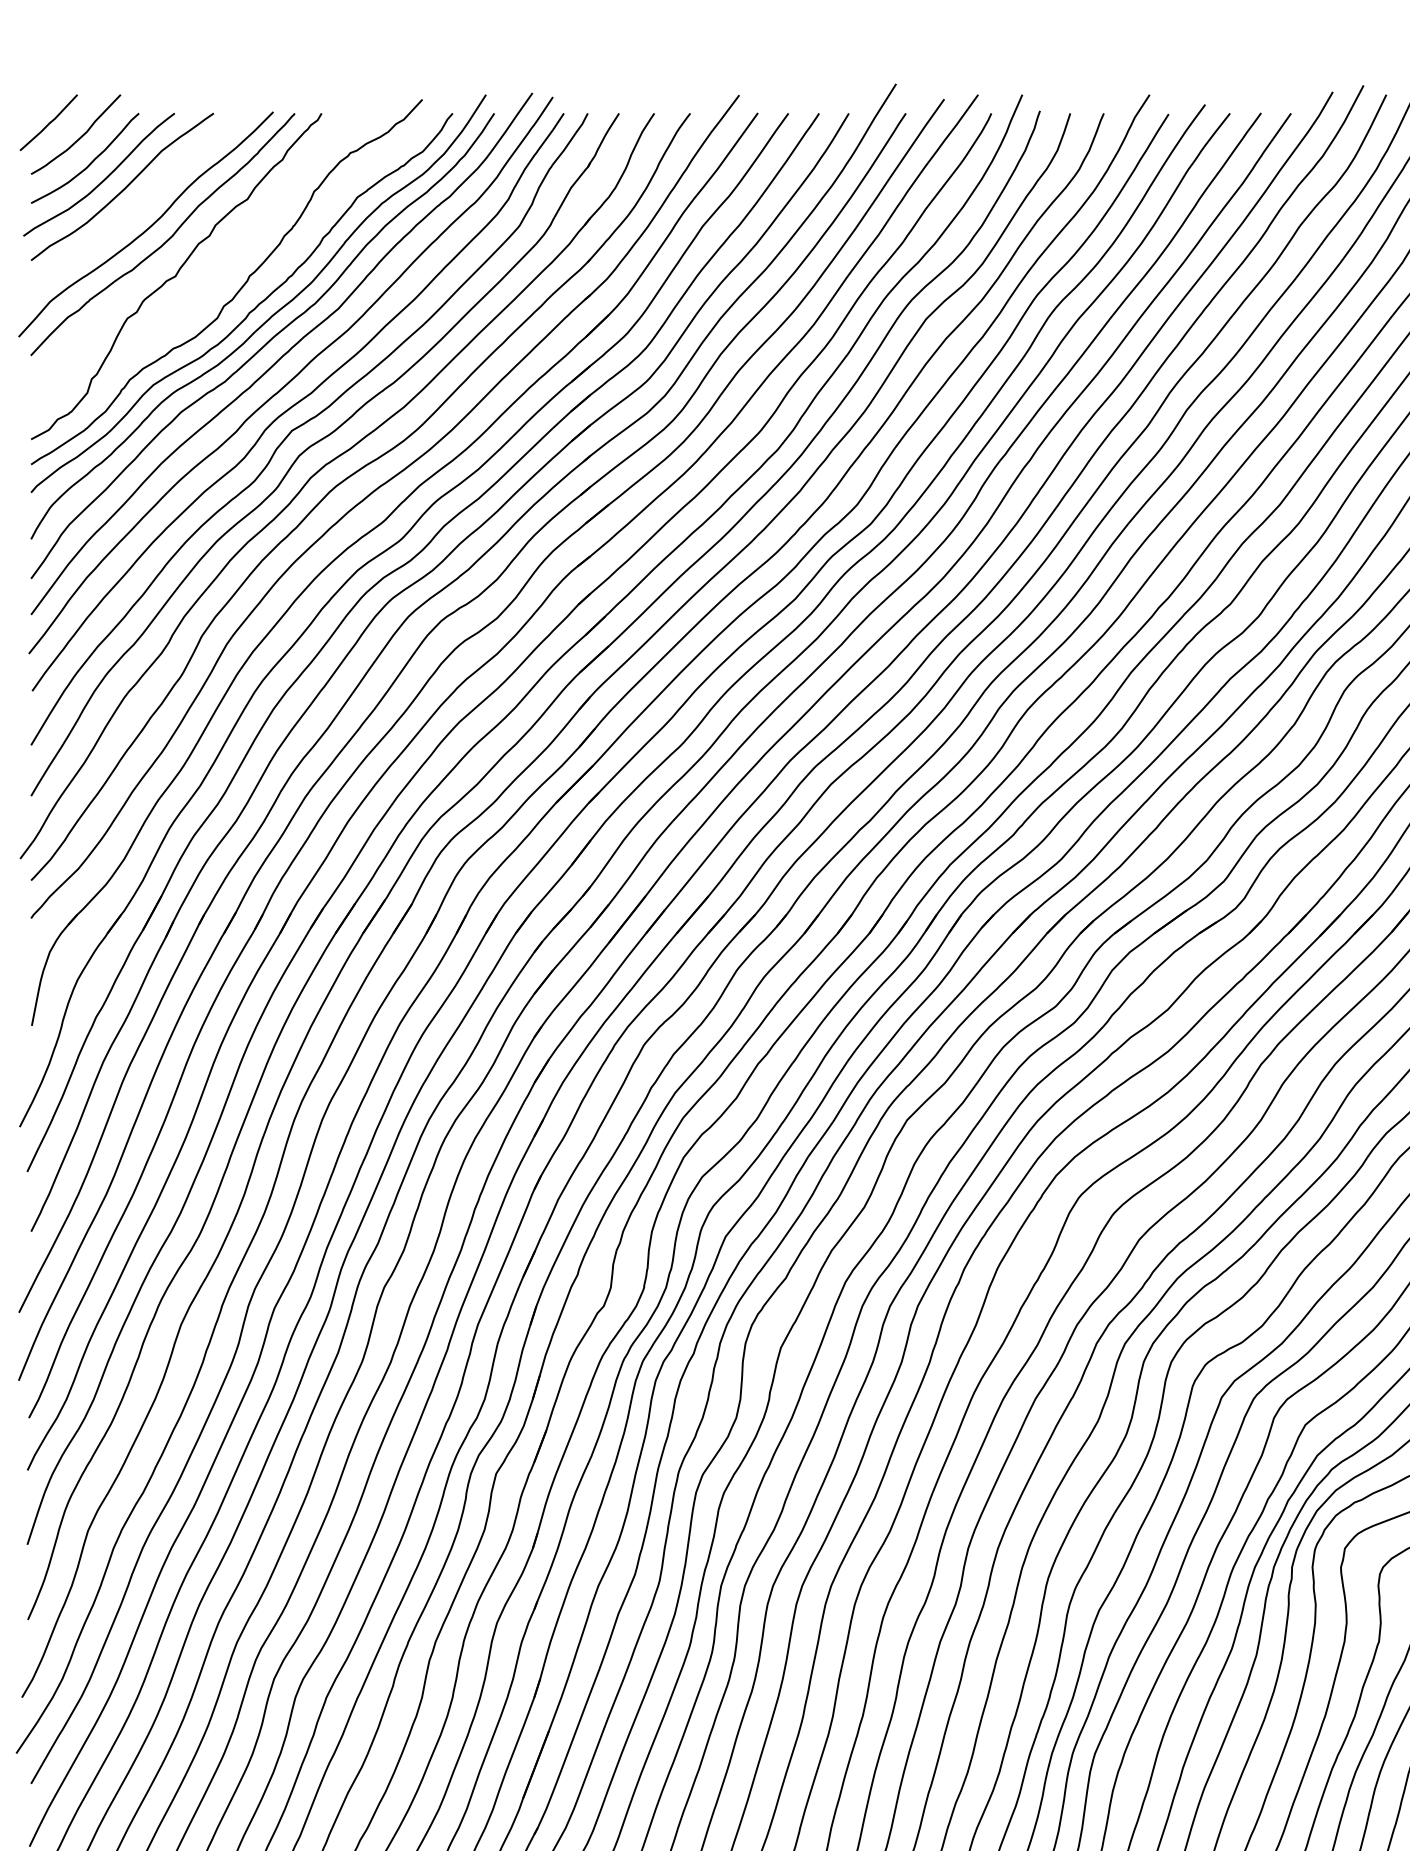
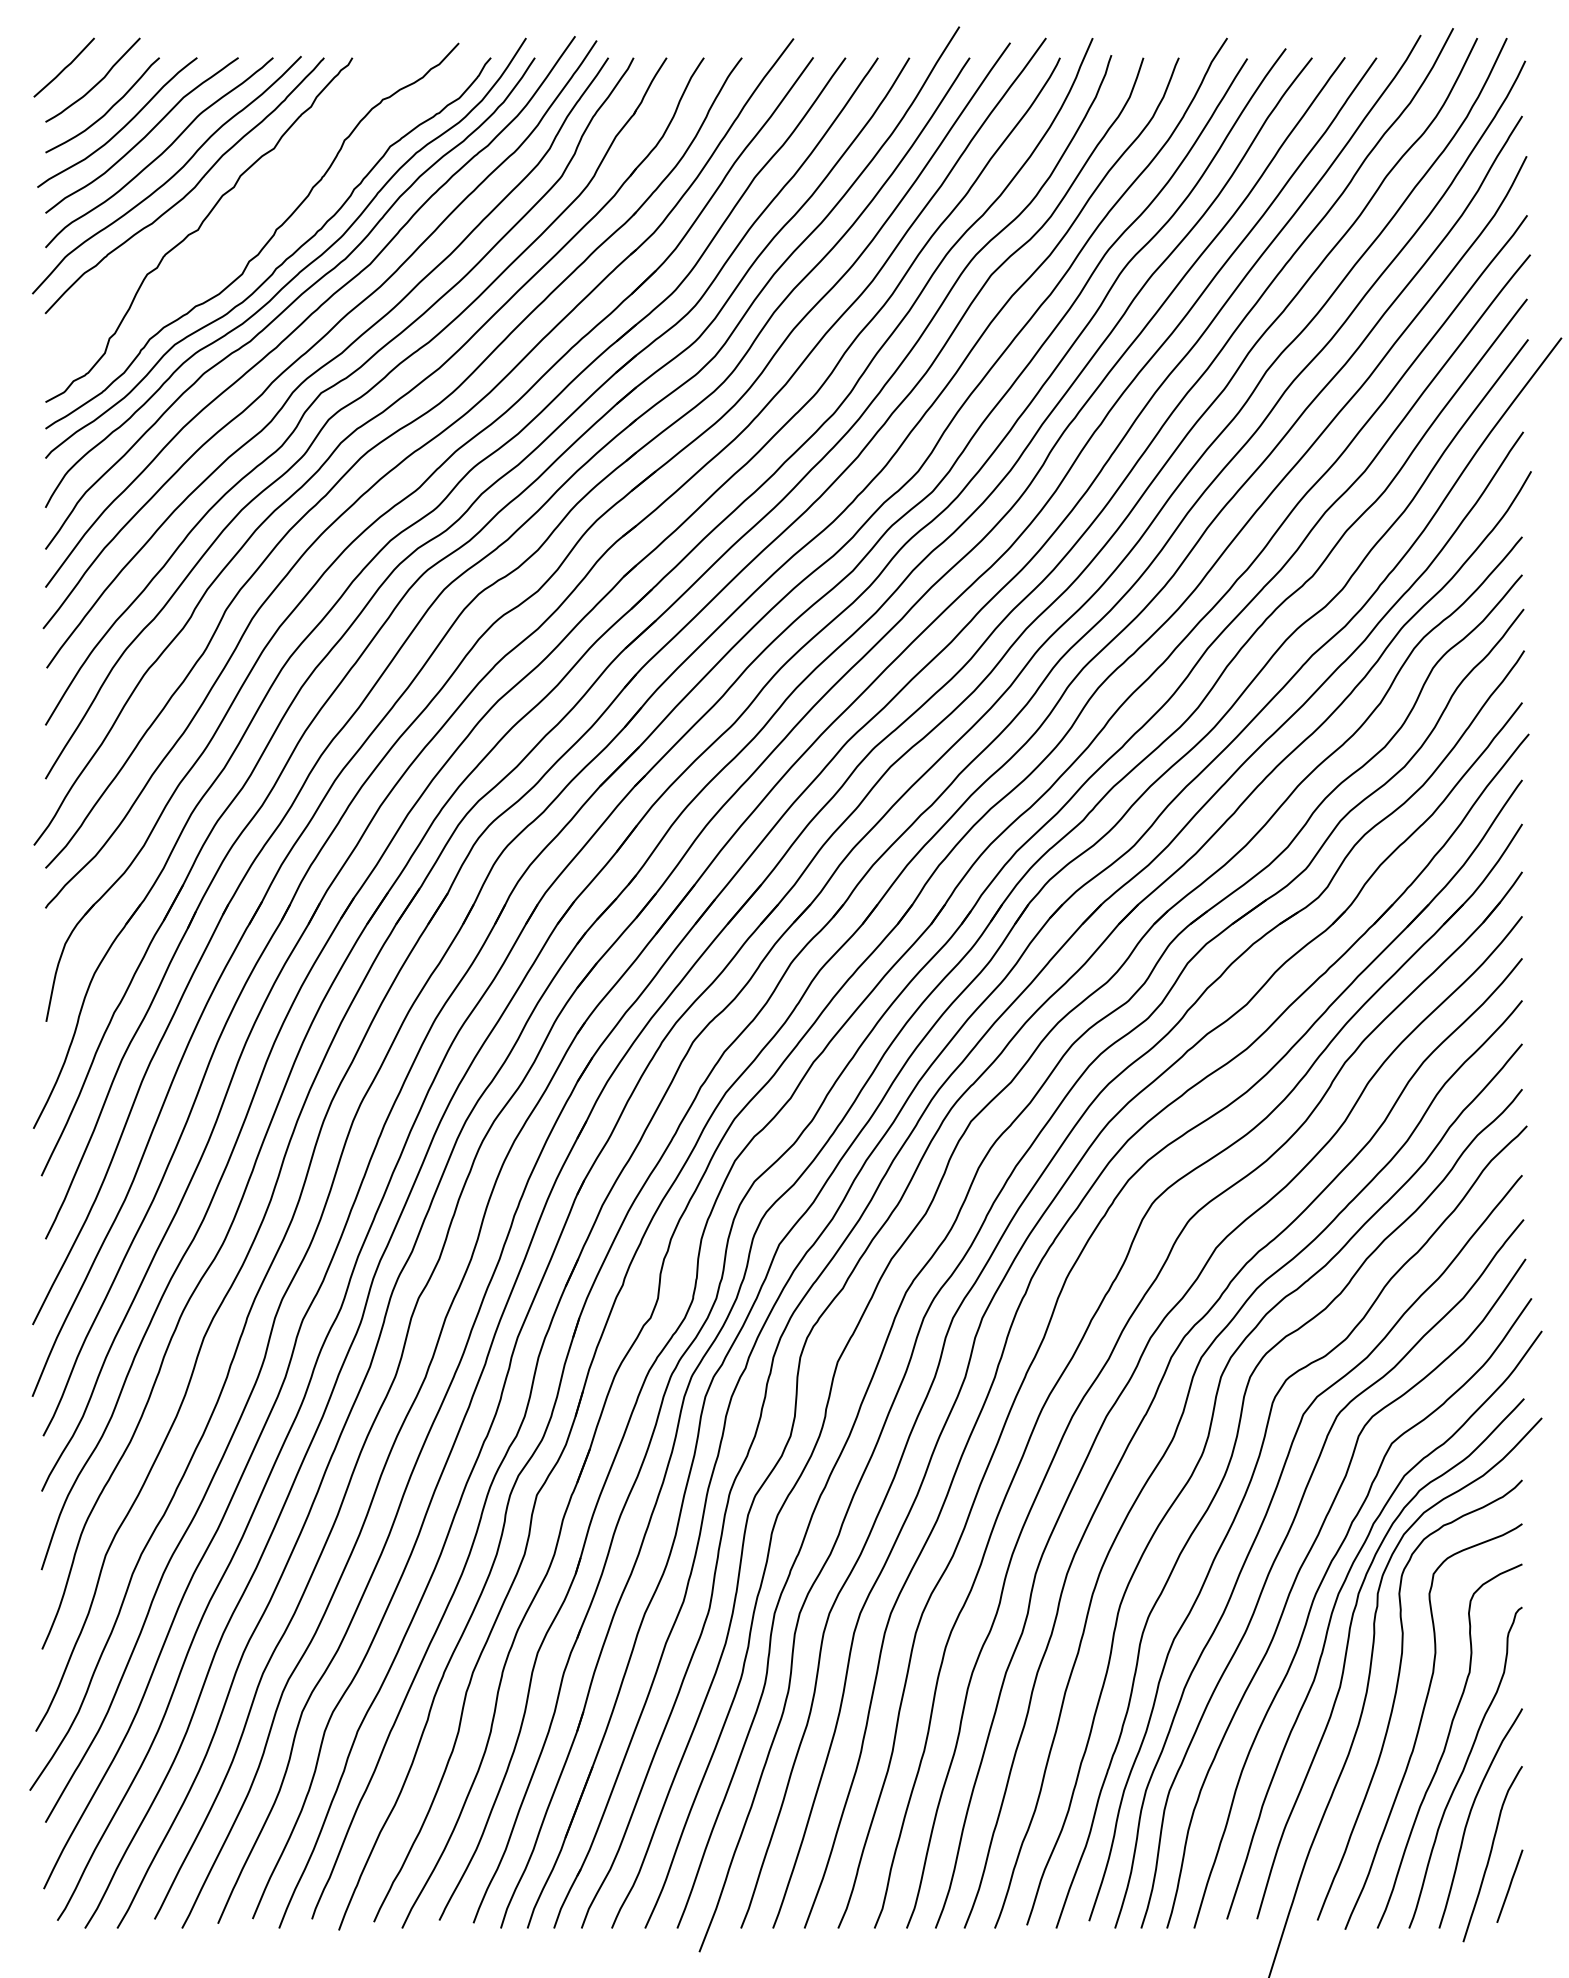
curve: (139, 203) -> (160, 153), added

